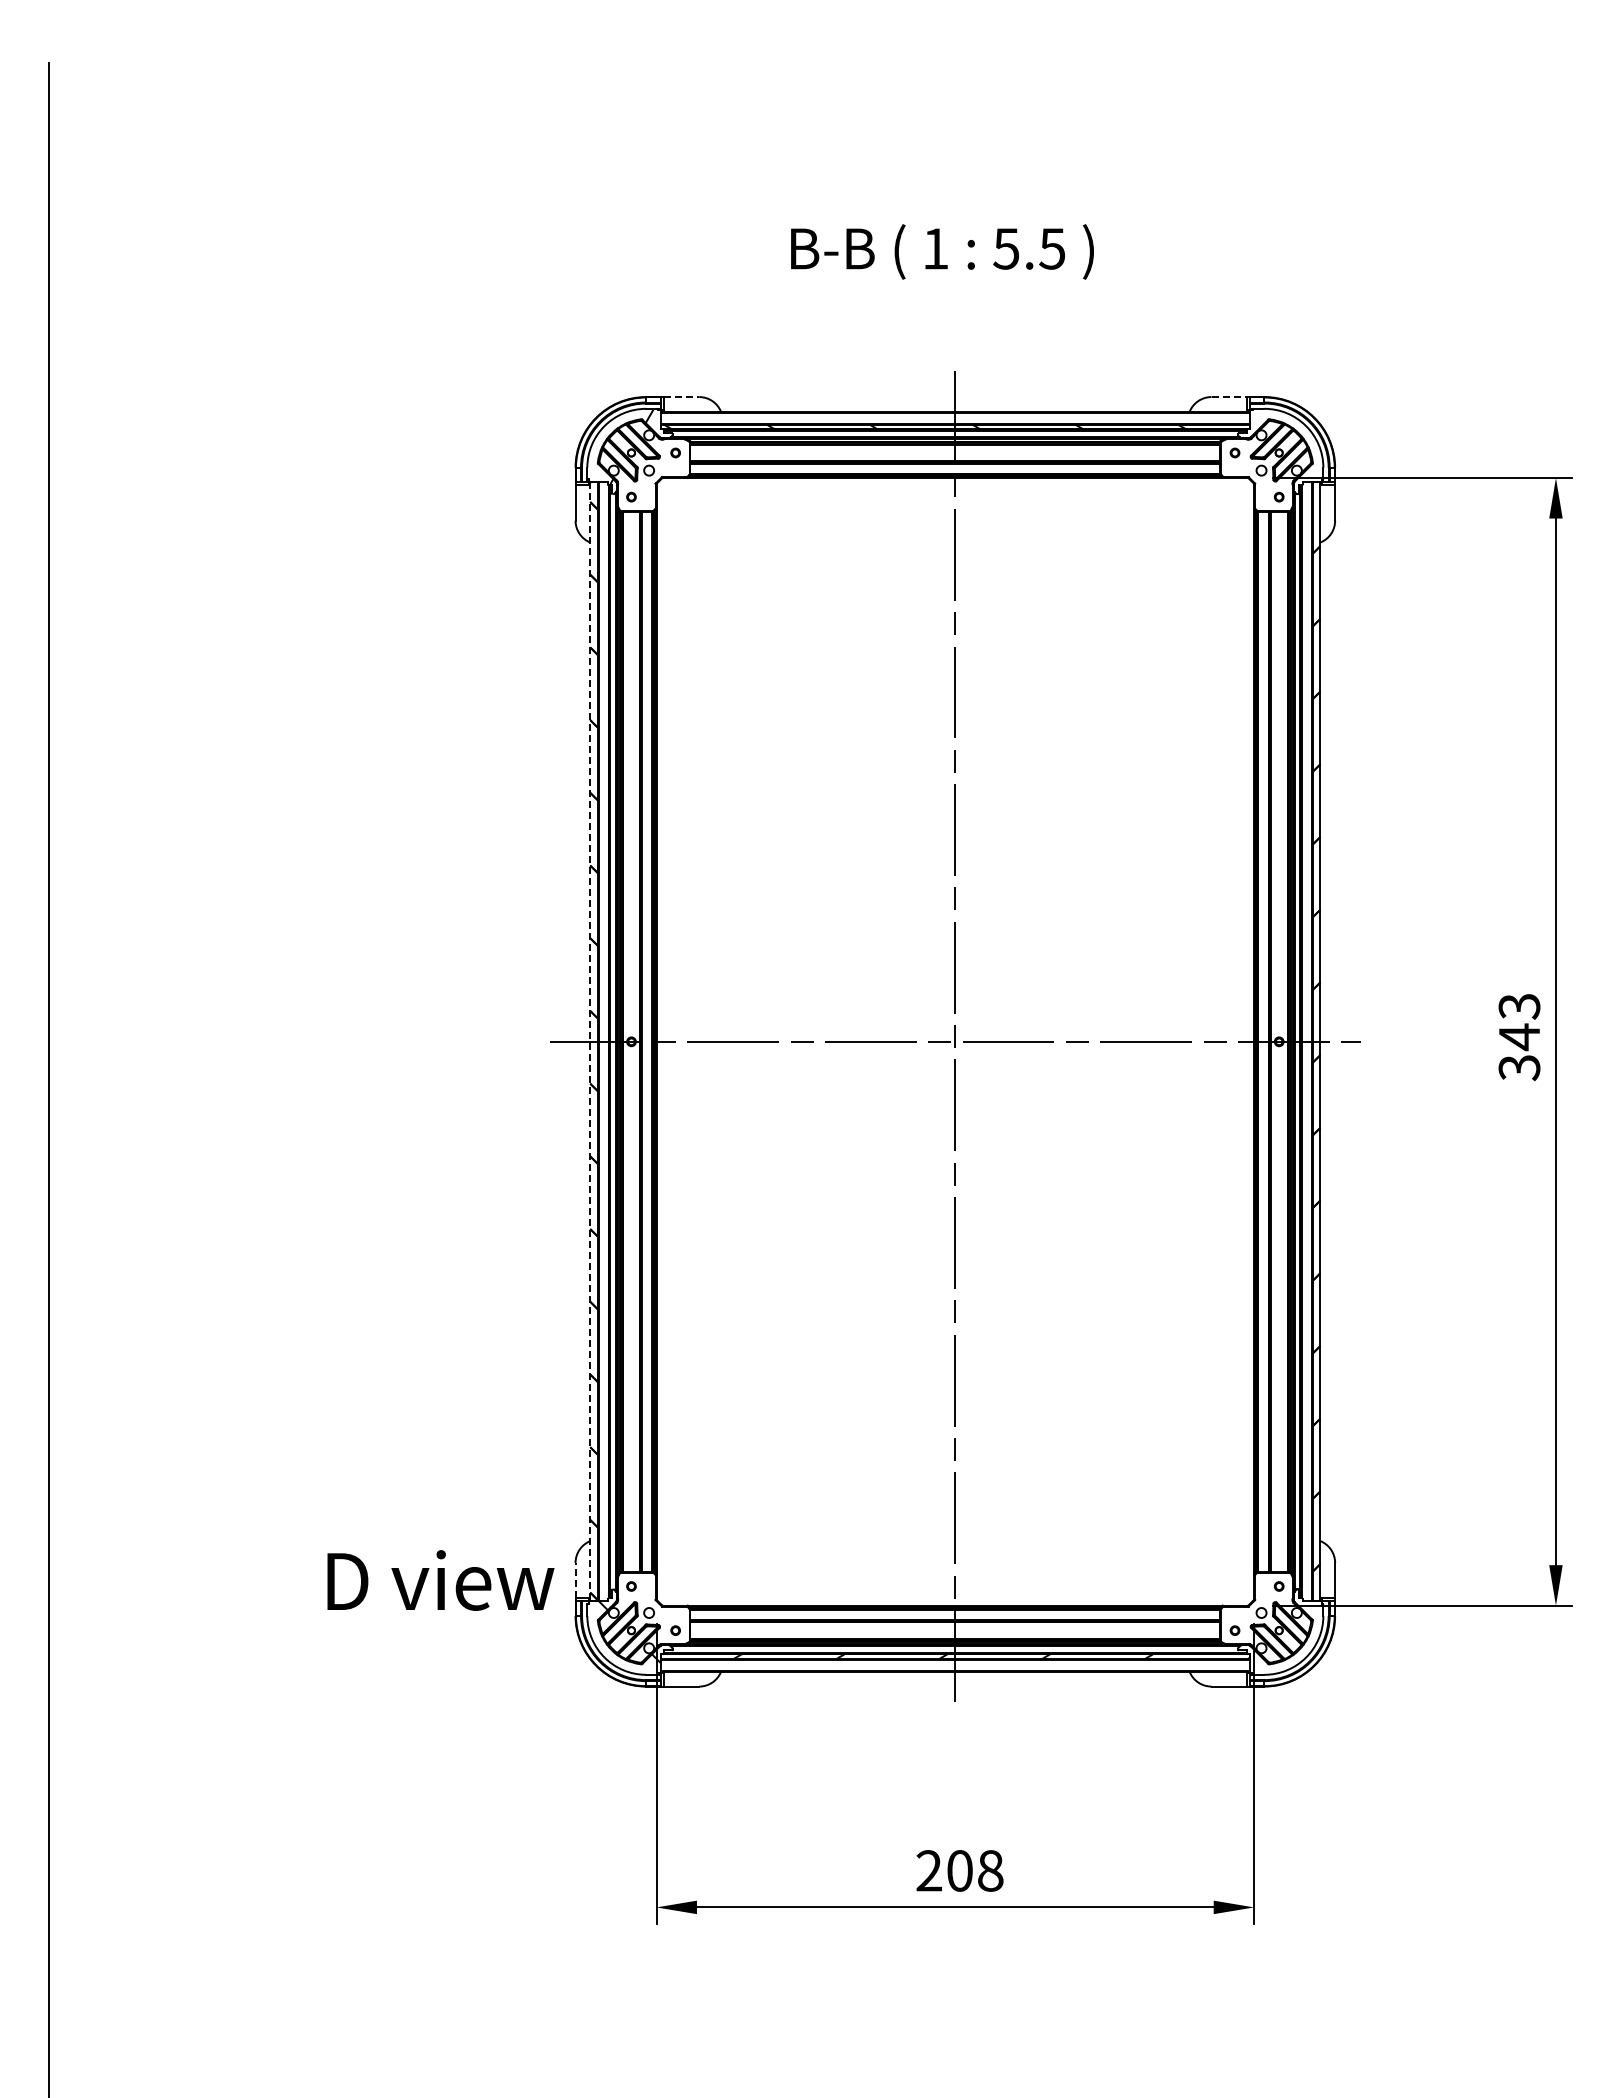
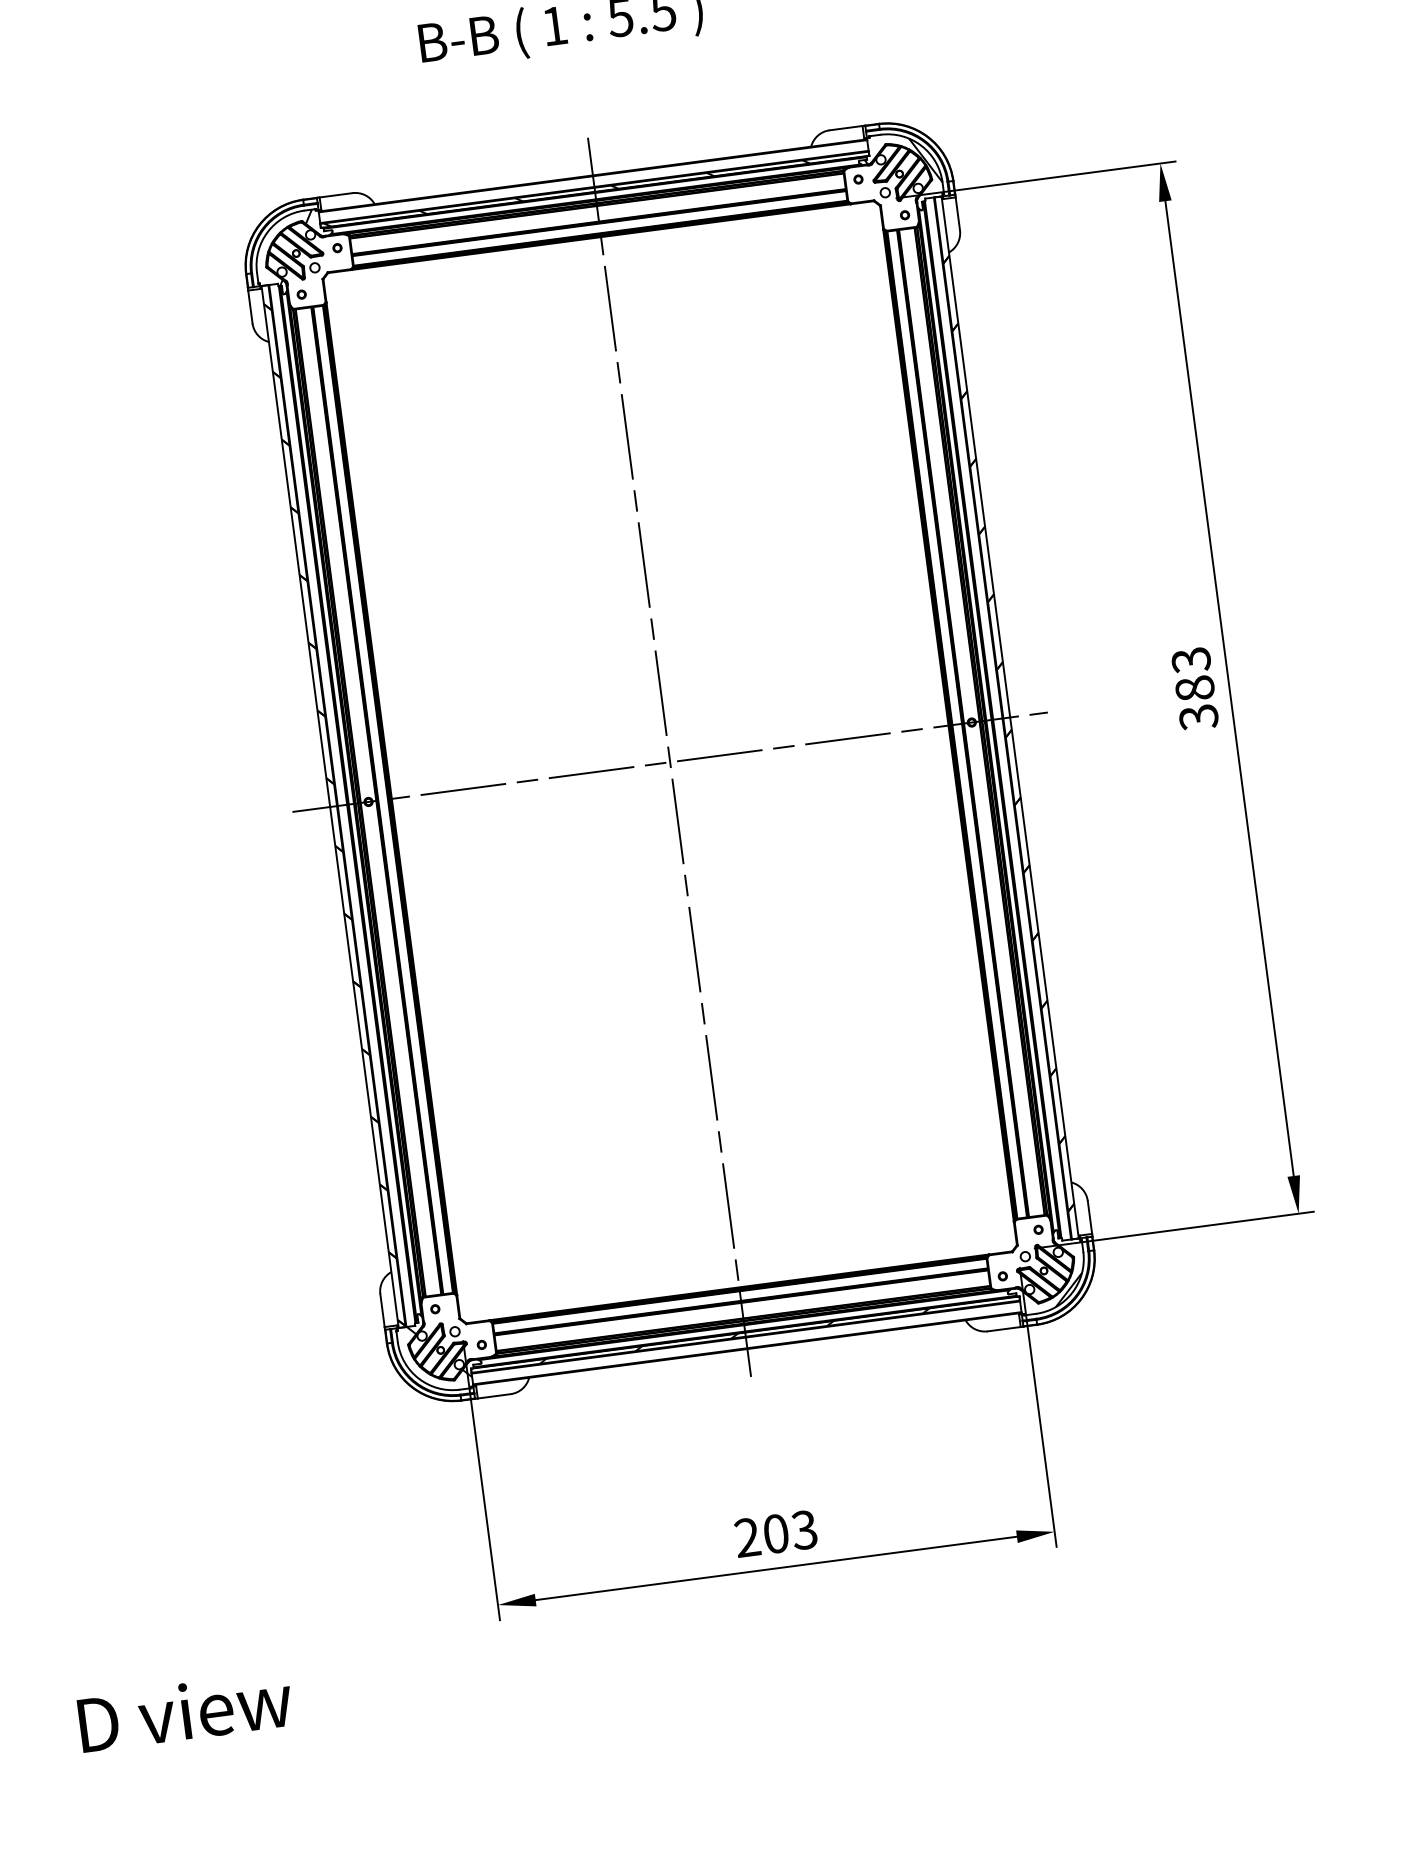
line: (681, 397) -> (336, 195), dashed -> solid
line: (1229, 397) -> (846, 128), dashed -> solid
hatch: (1283, 441) -> (902, 162), added
text: (1519, 1037) -> (1195, 689), 343 -> 383
line: (590, 1042) -> (330, 807), dashed -> solid
text: (440, 1580) -> (185, 1711), moved
line: (575, 1580) -> (382, 1310), dashed -> solid
hatch: (1302, 1654) -> (1068, 1290), added
text: (990, 1870) -> (804, 1529), 208 -> 203

